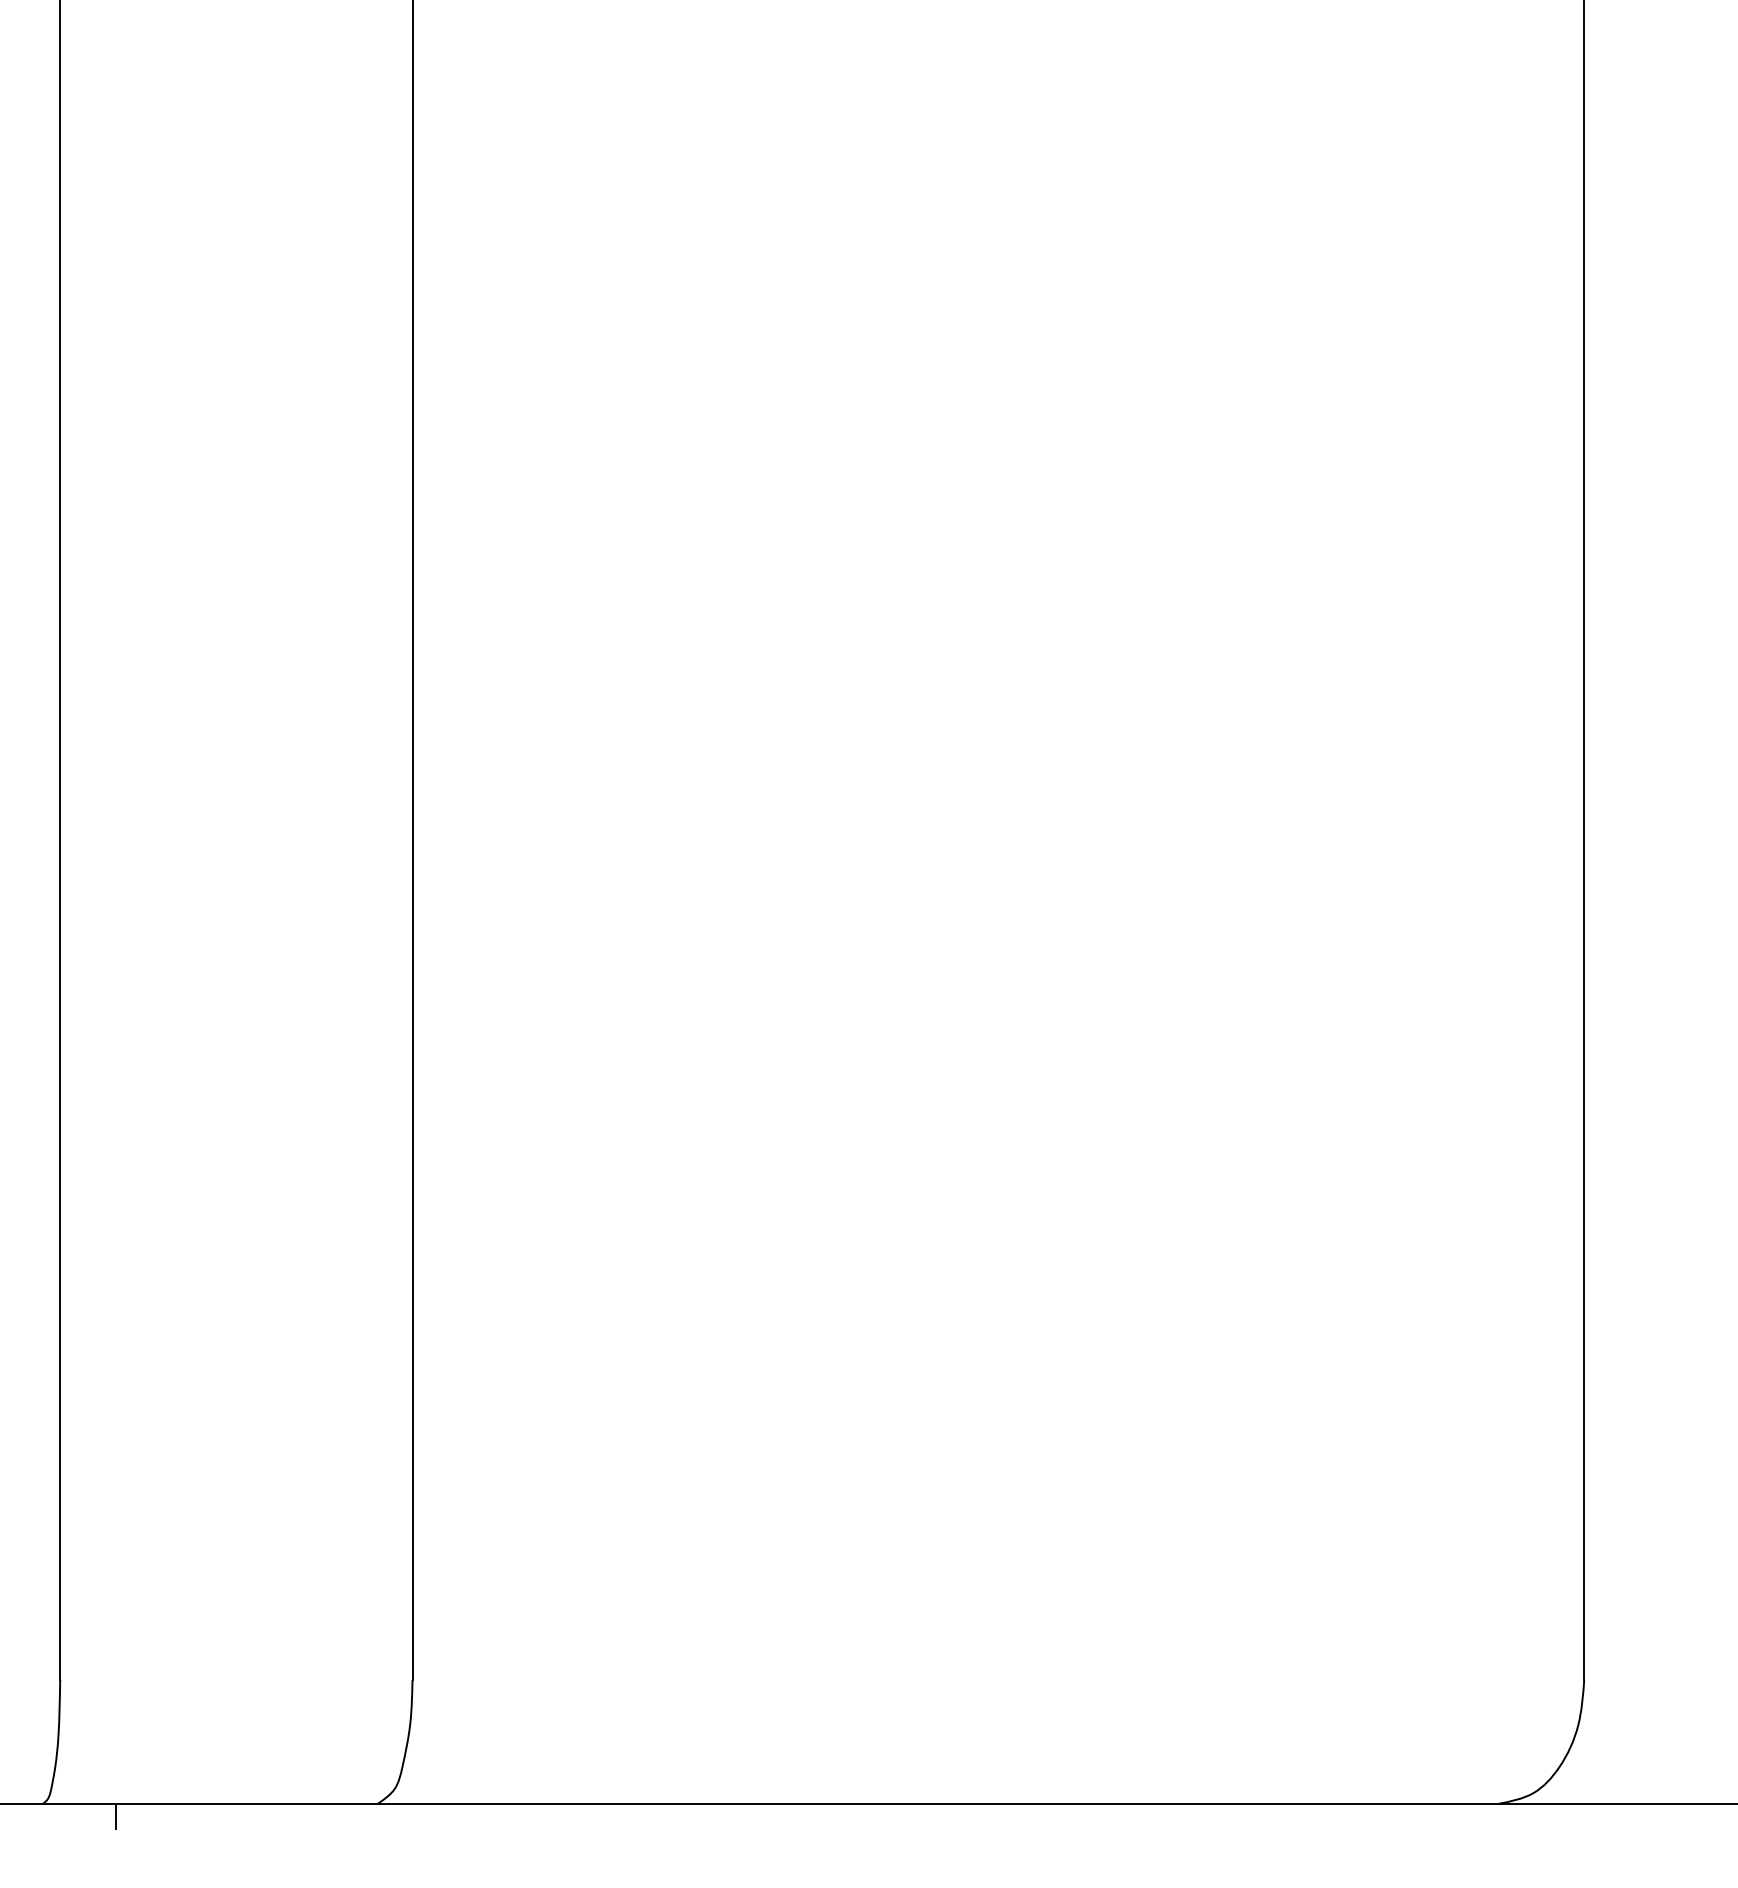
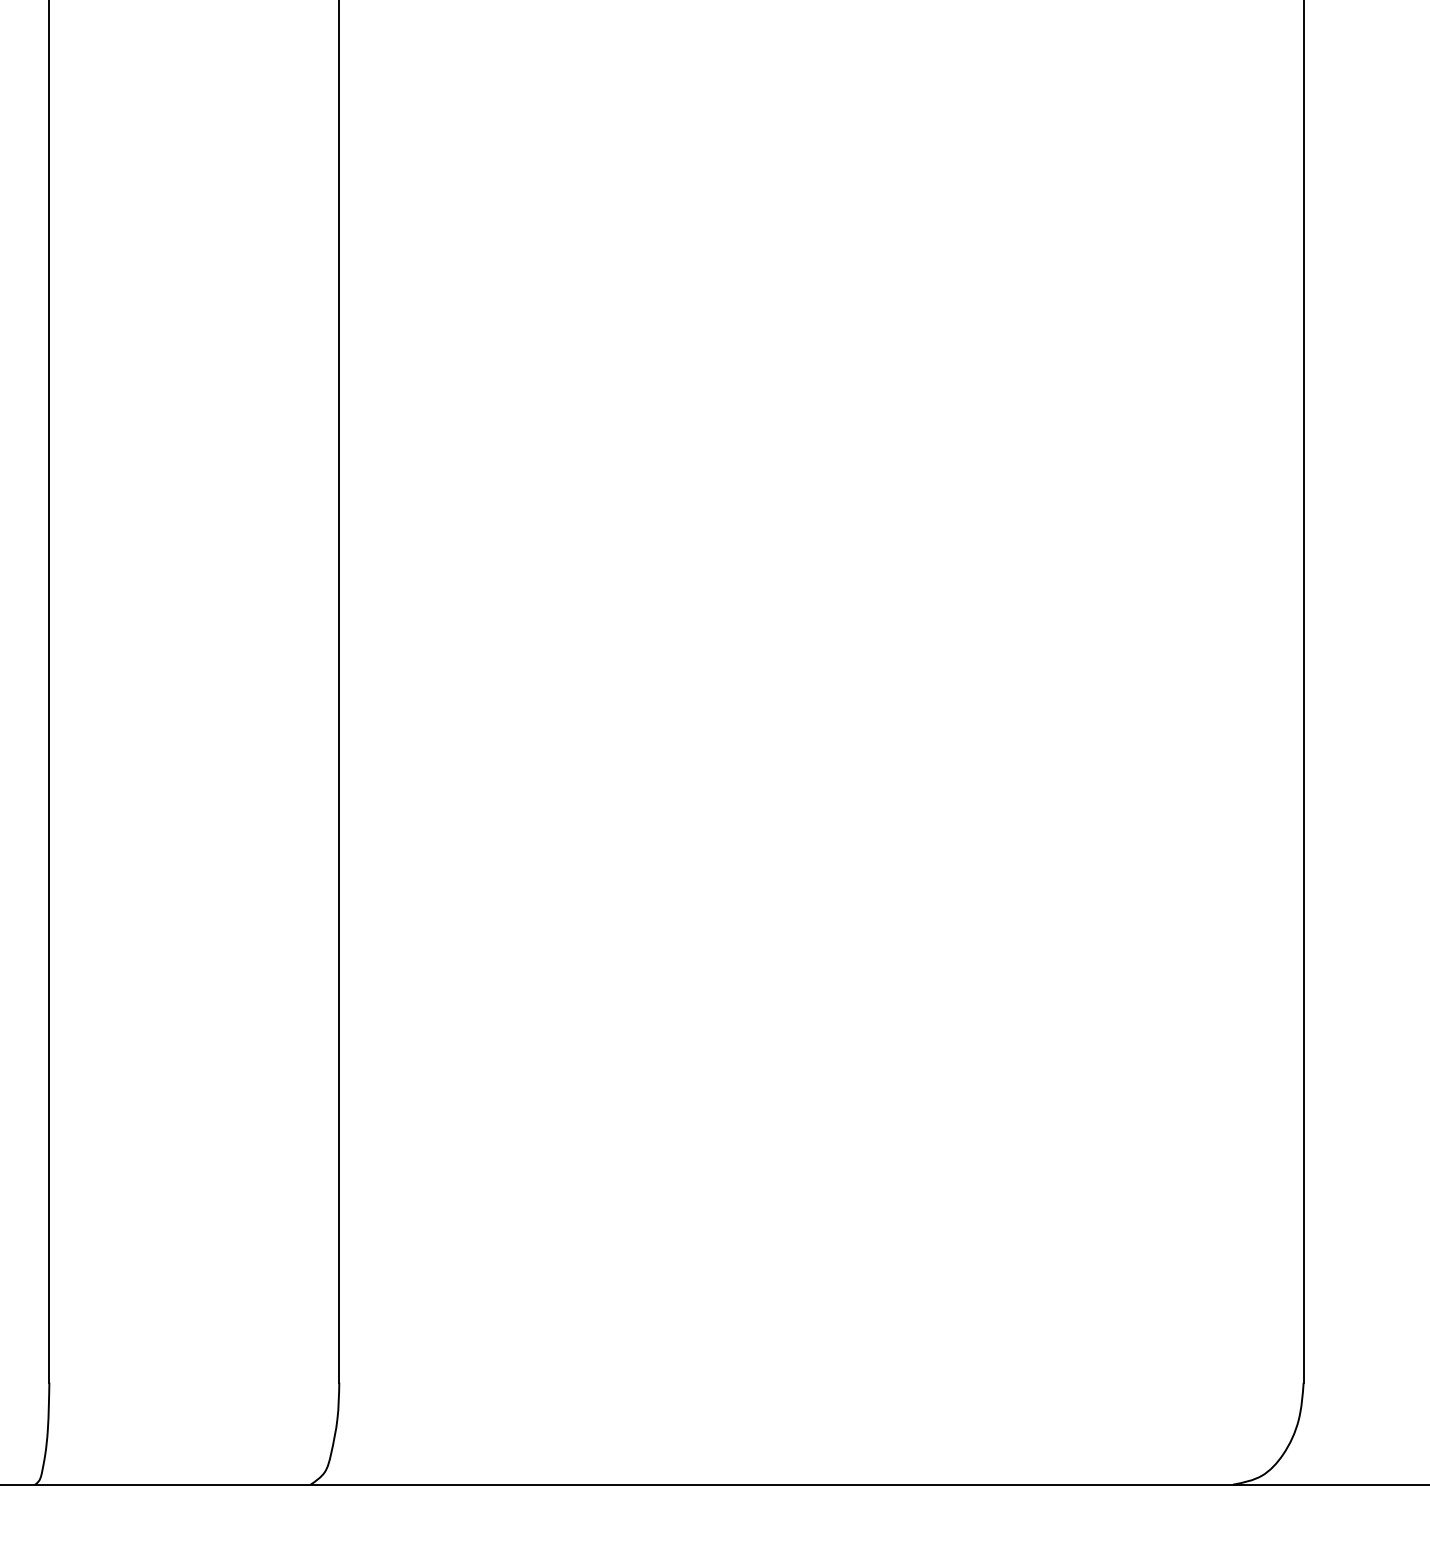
line: (115, 1815) -> (94, 1494), removed

